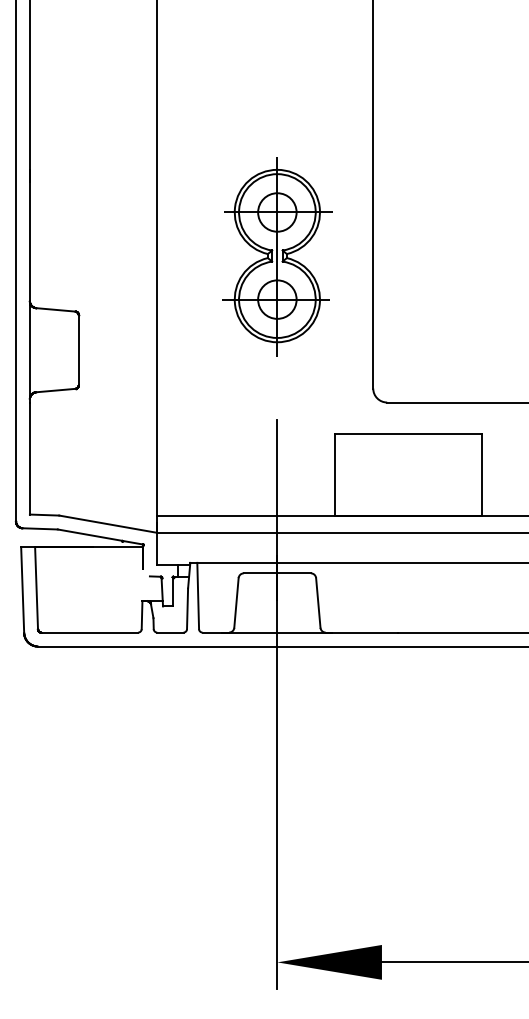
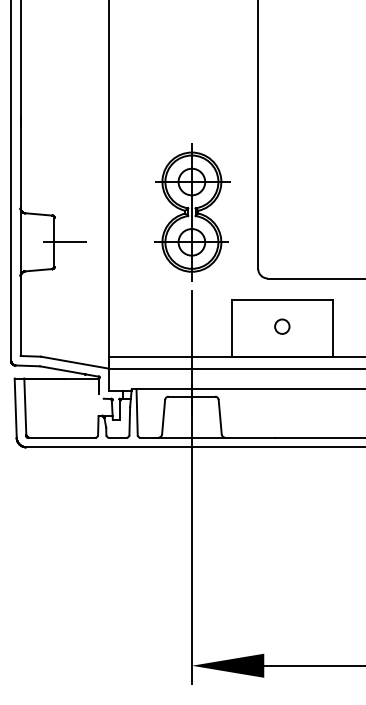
part: (278, 256) -> (192, 212), moved
line: (93, 350) -> (64, 242), added
circle: (408, 471) -> (282, 326), added

